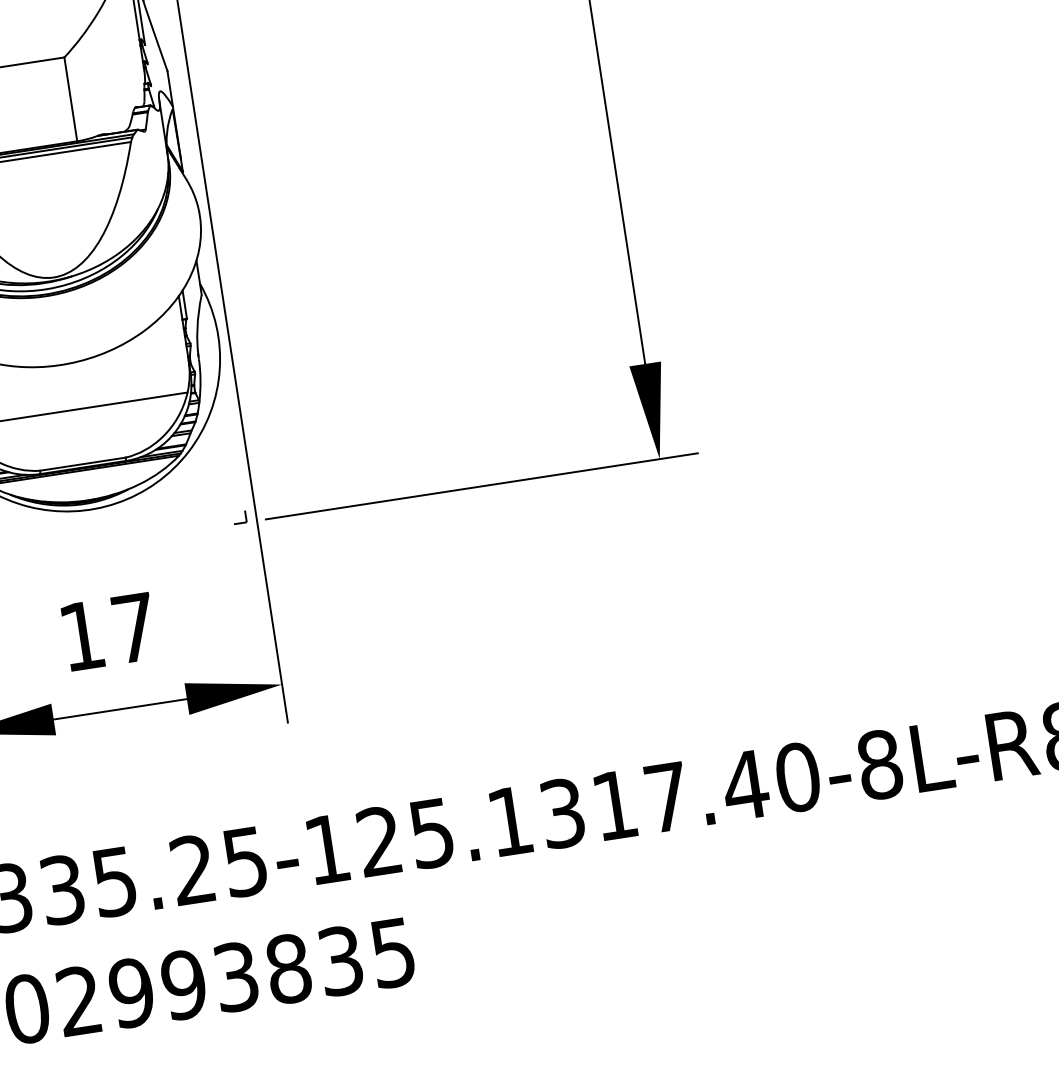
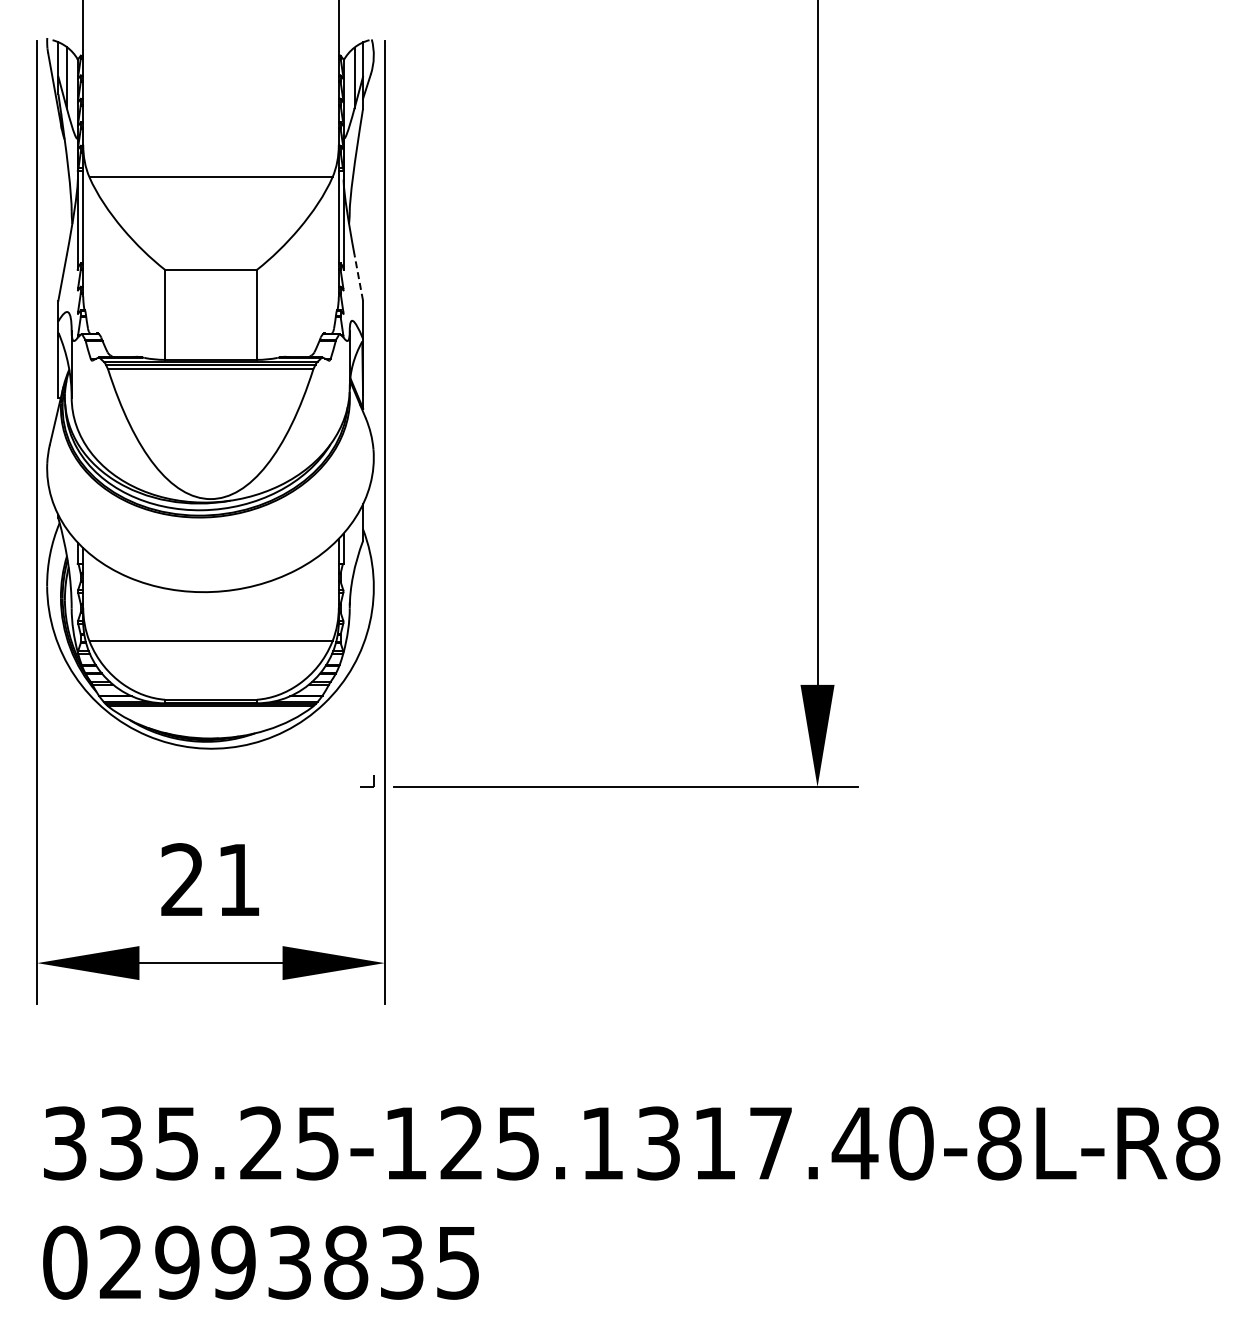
line: (159, 50) -> (358, 277), solid -> dashed
text: (107, 631) -> (210, 879), 17 -> 21

